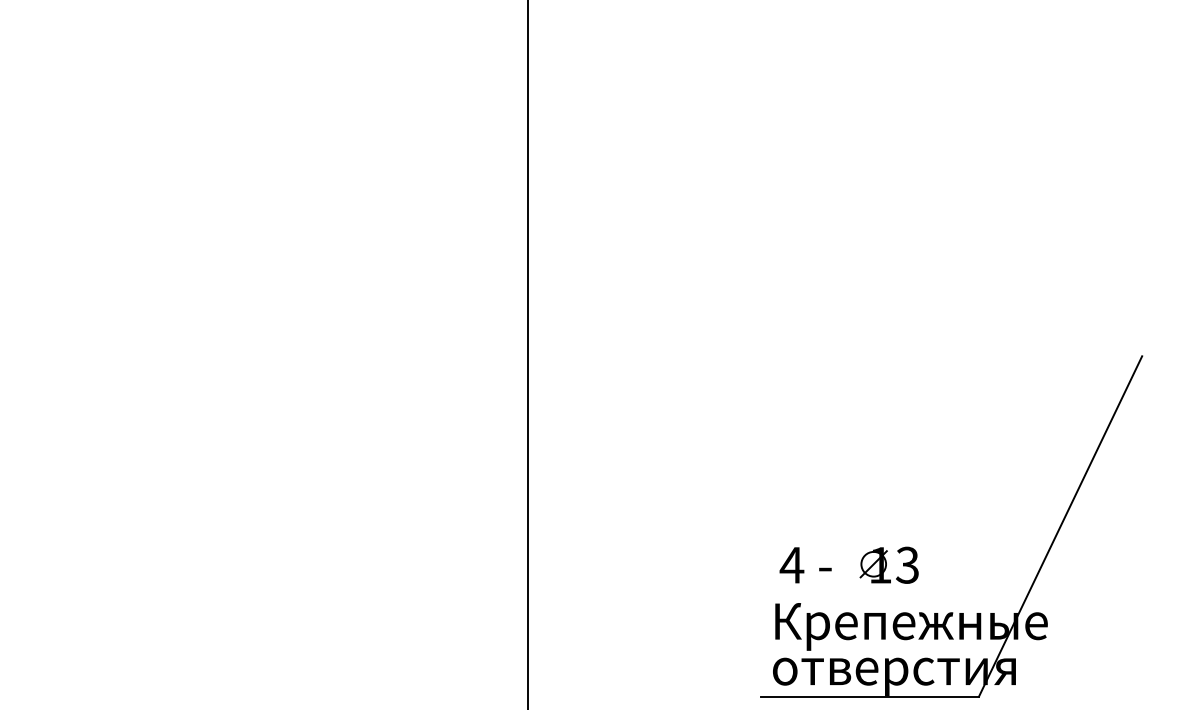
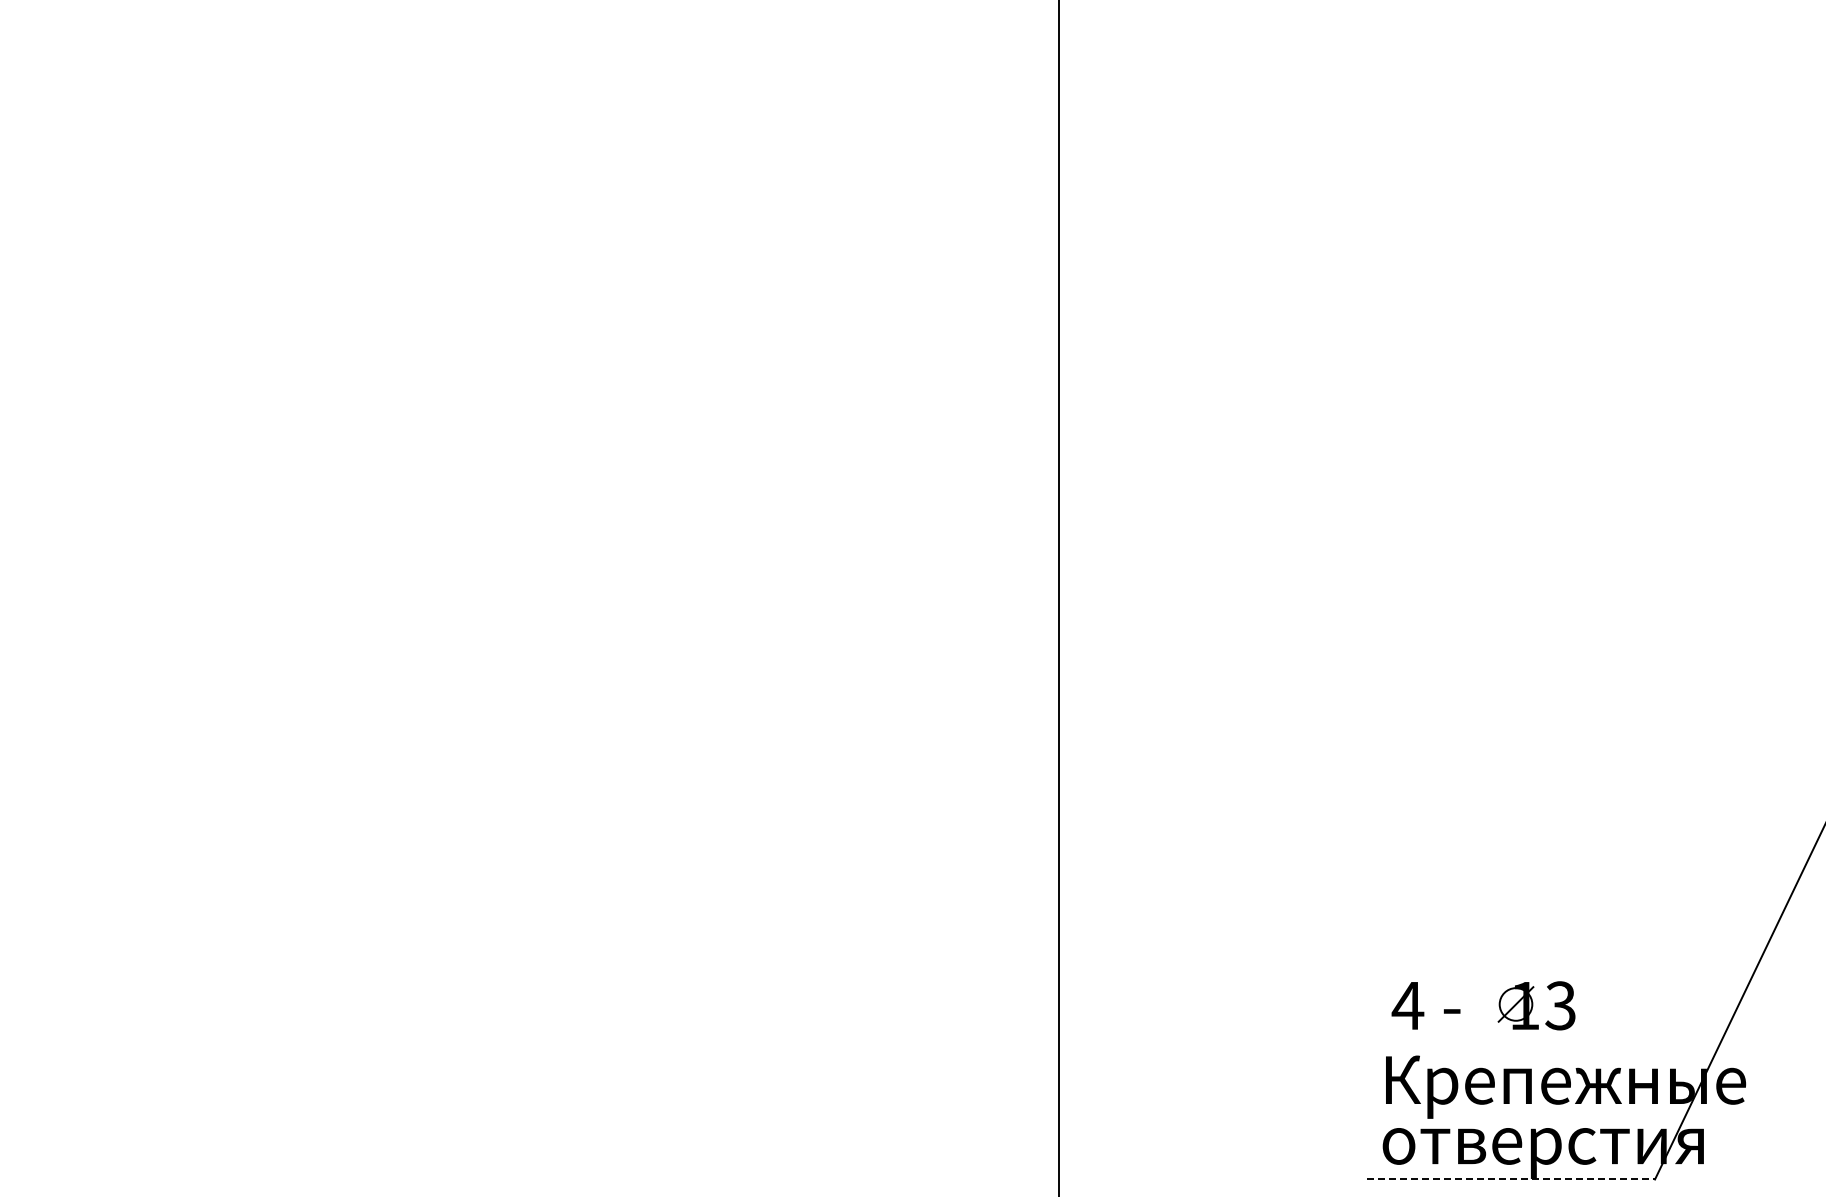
line: (870, 696) -> (1511, 1179), solid -> dashed

